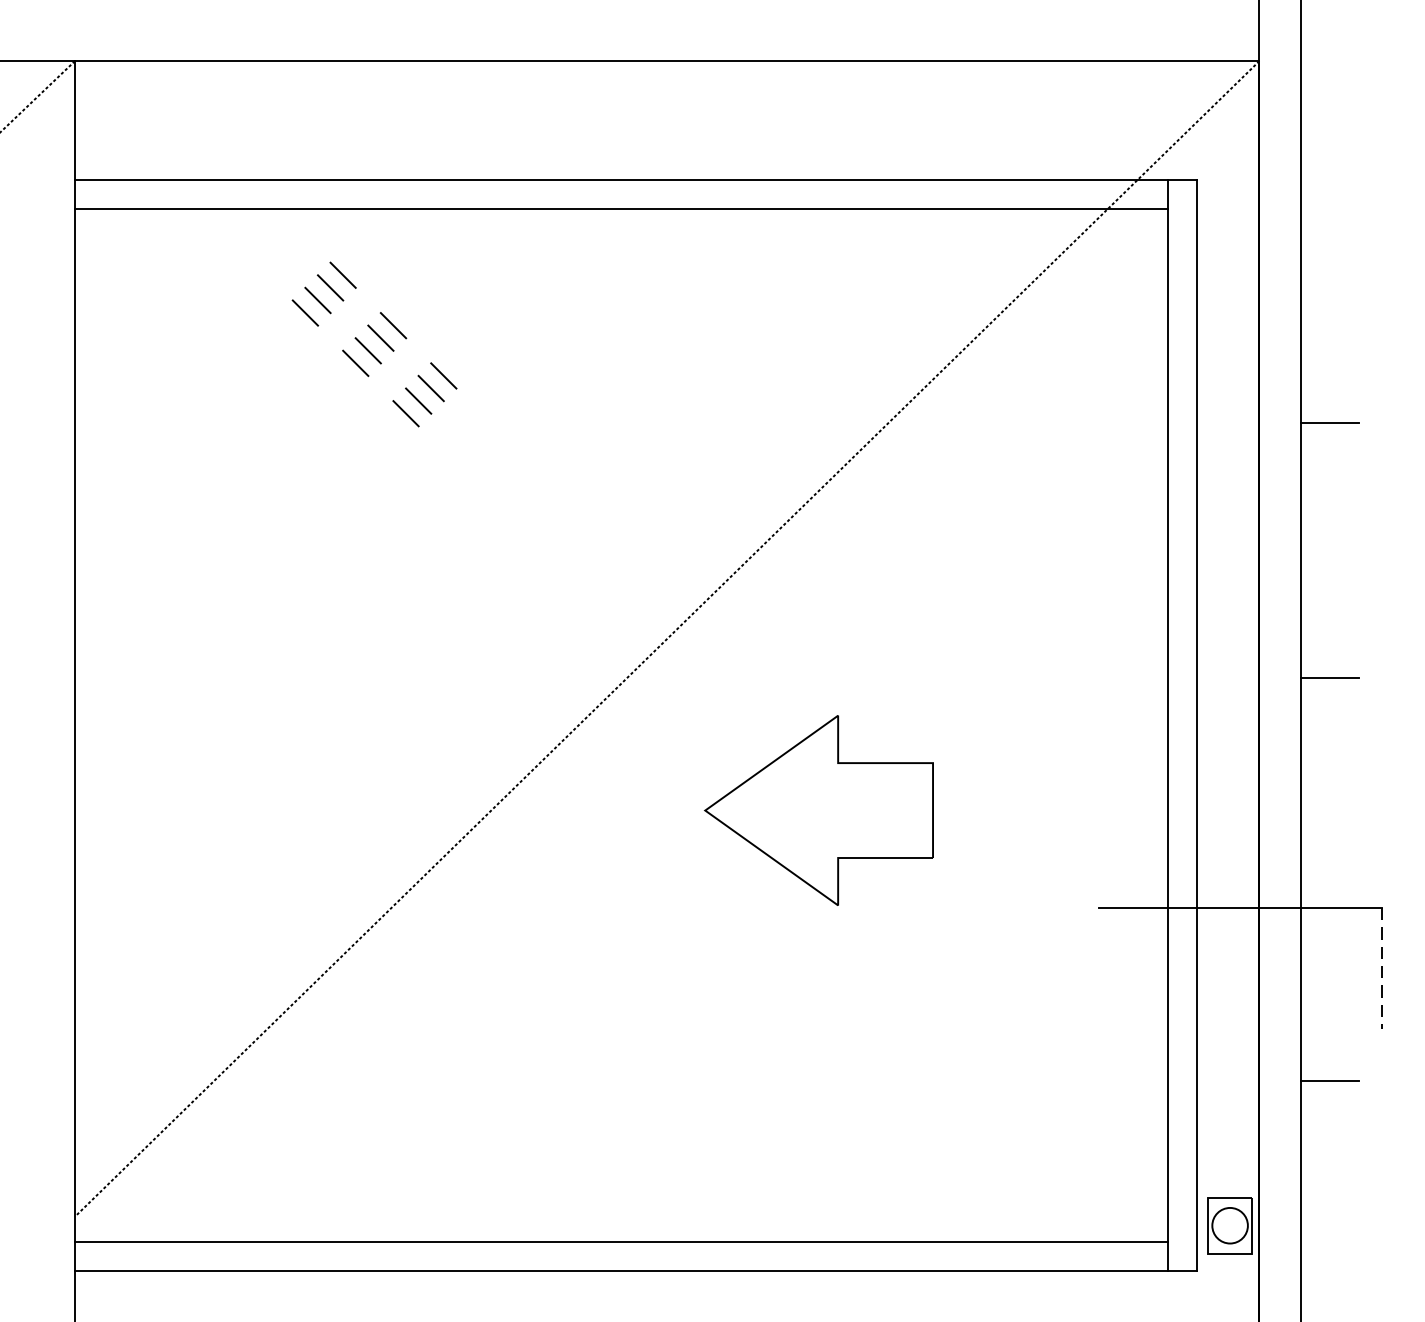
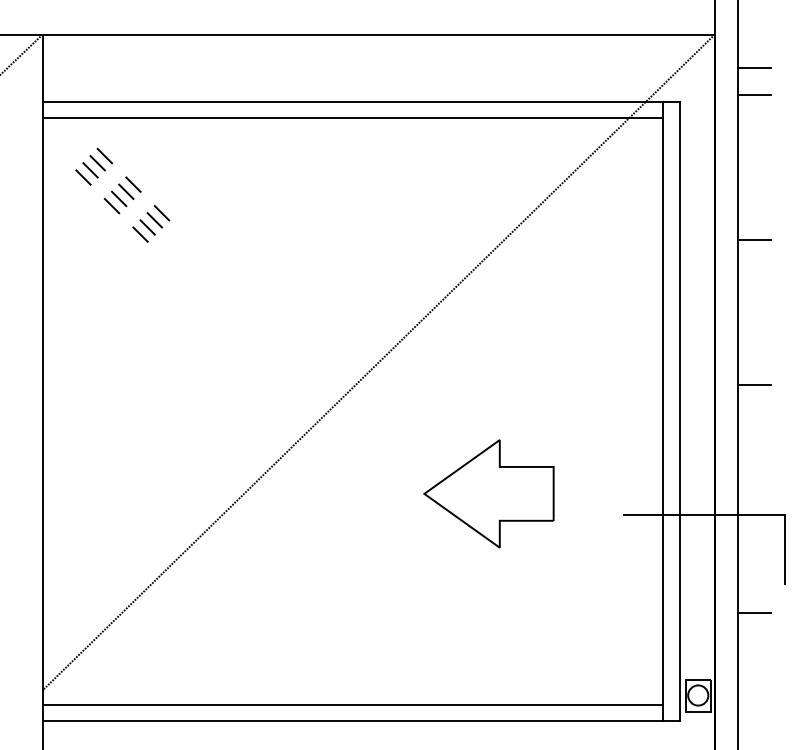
line: (1329, 120) -> (754, 68), added
line: (1329, 168) -> (754, 95), added
part: (374, 342) -> (122, 194), moved
part: (818, 809) -> (488, 493), moved
line: (1382, 970) -> (784, 550), dashed -> solid

